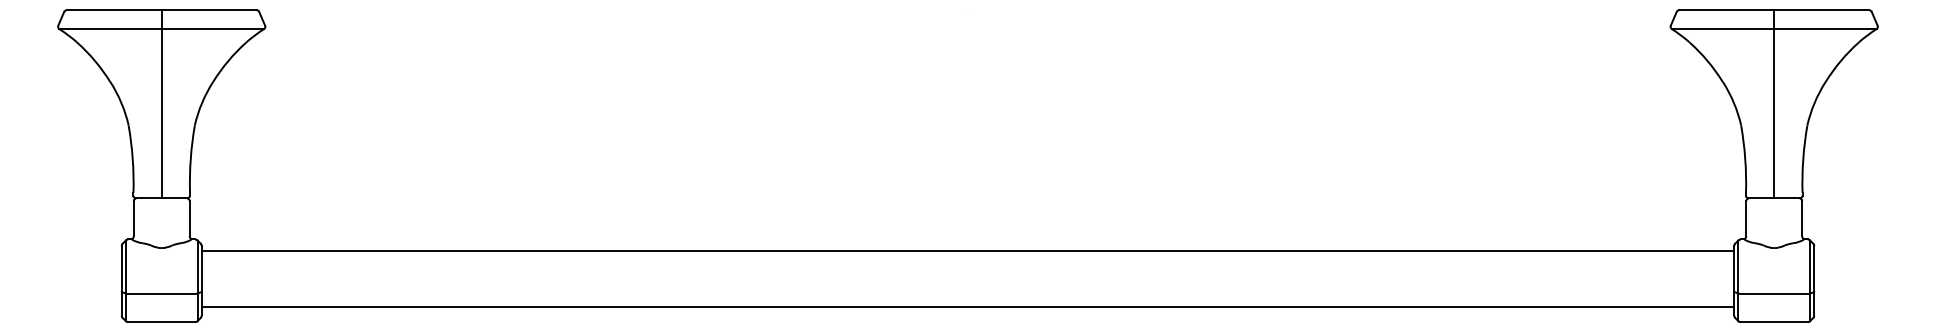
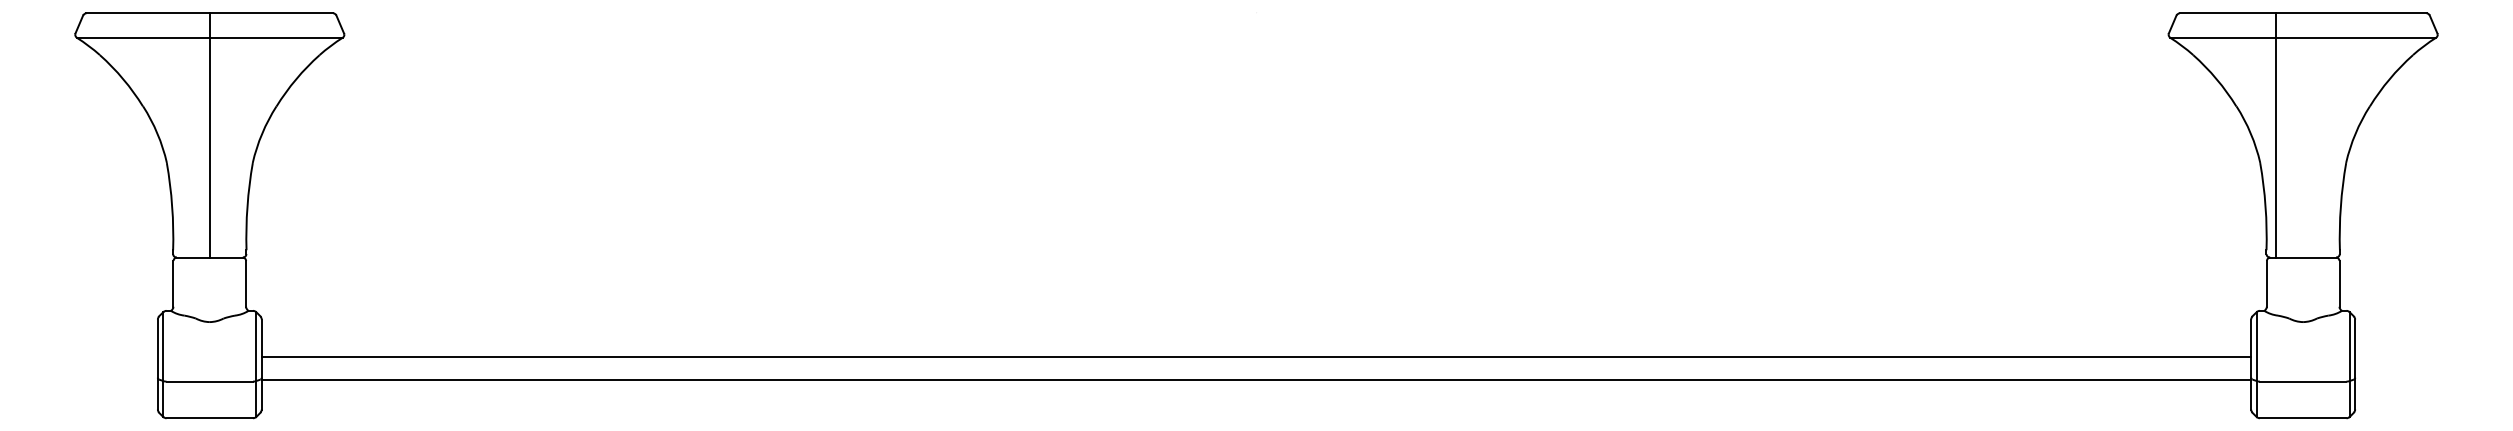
line: (1774, 104) -> (2276, 135), moved
line: (967, 250) -> (1255, 356), moved
line: (967, 306) -> (1255, 379), moved

